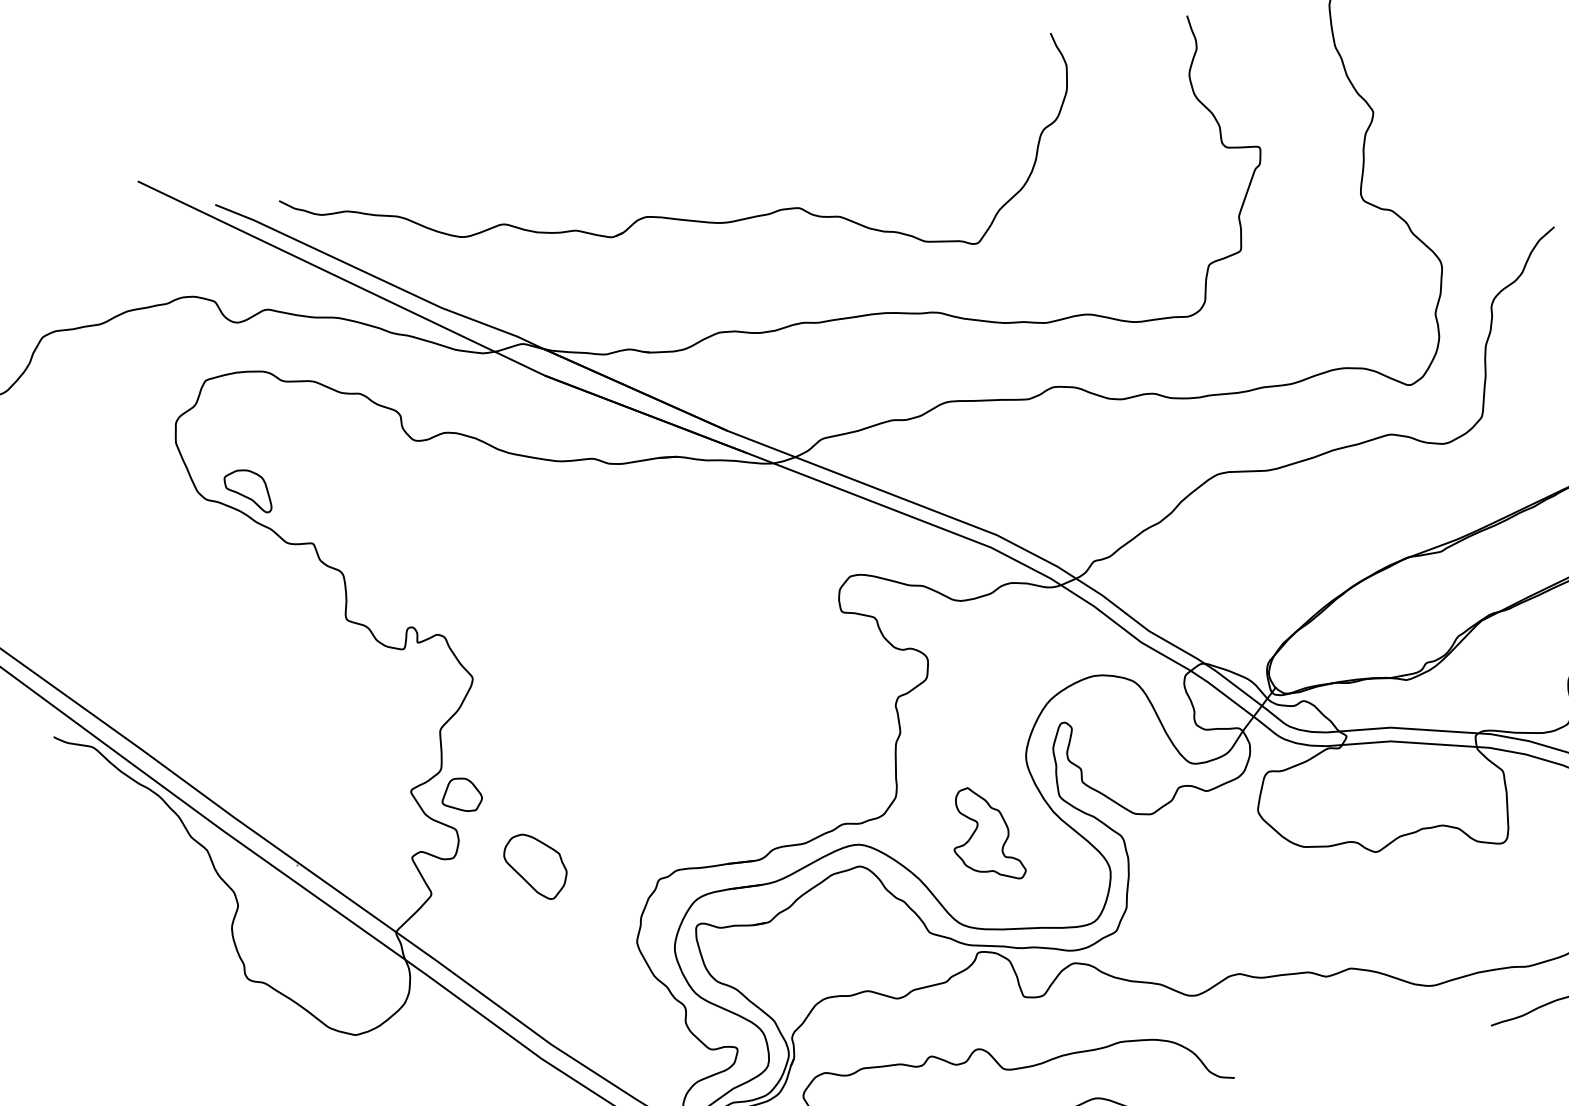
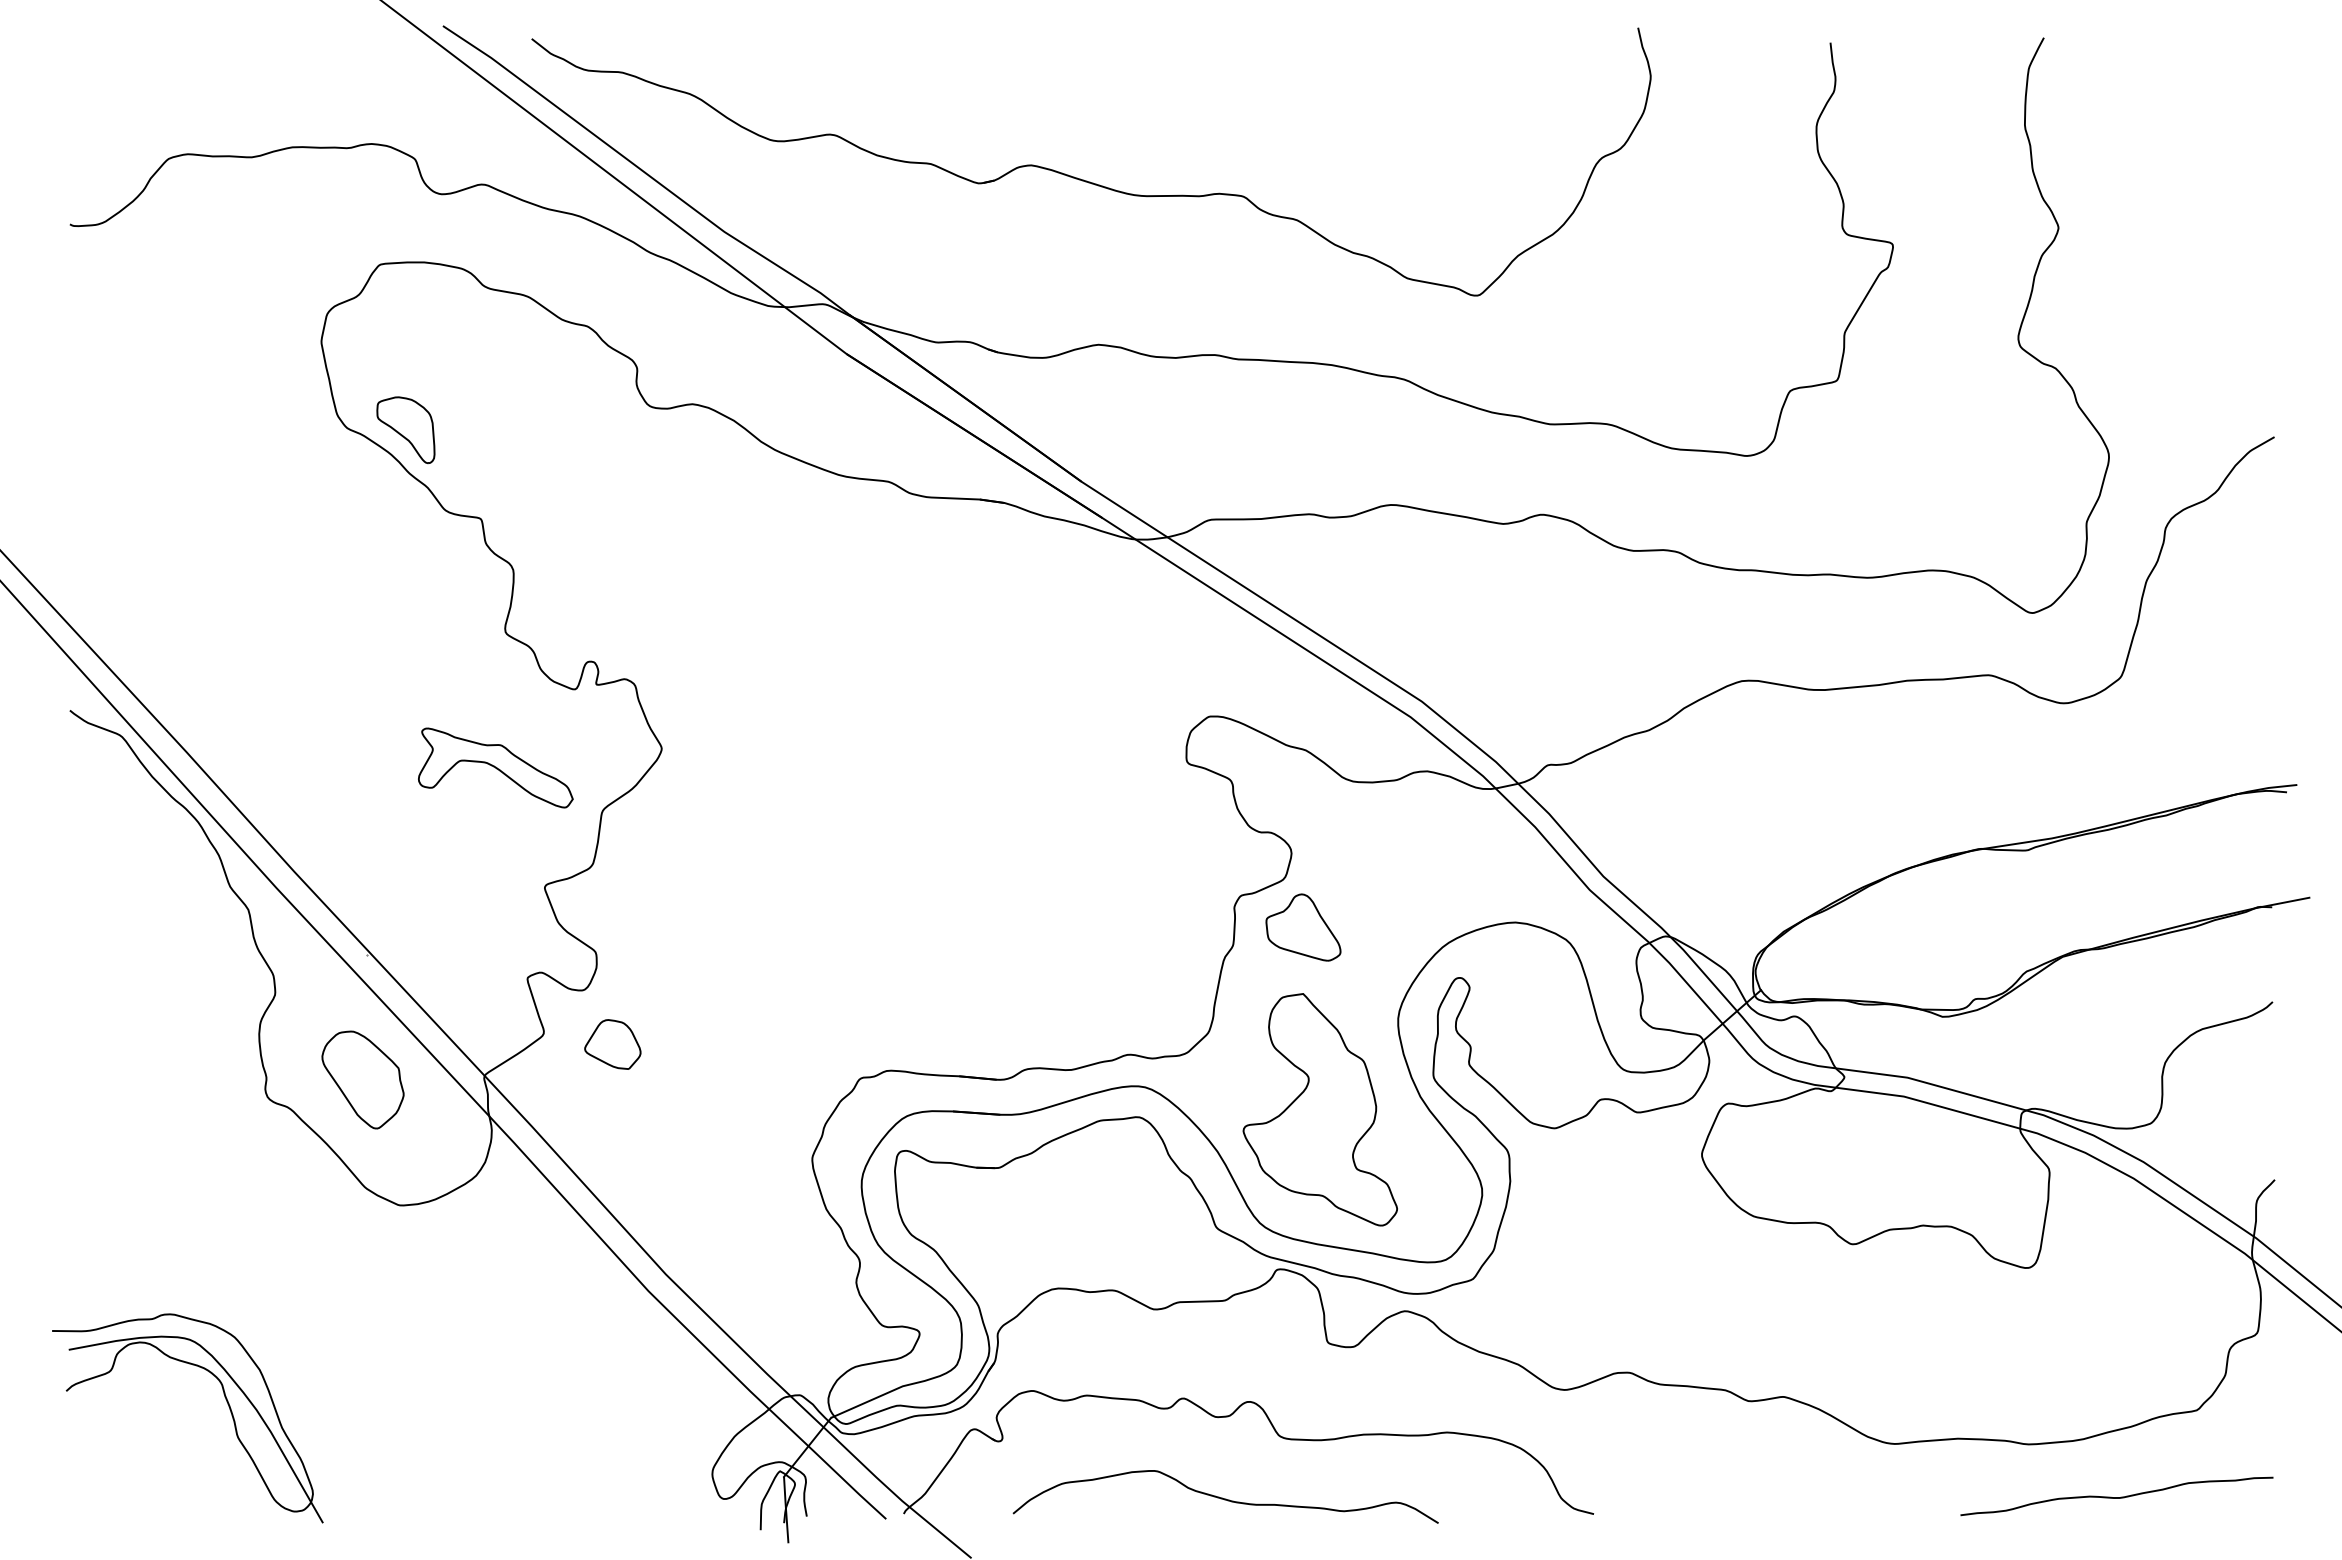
part: (946, 710) -> (1303, 927), added
part: (359, 715) -> (495, 767), added
part: (461, 795) -> (612, 1044), moved
part: (984, 834) -> (1319, 1109), size x1.67
part: (535, 866) -> (362, 1079), moved

